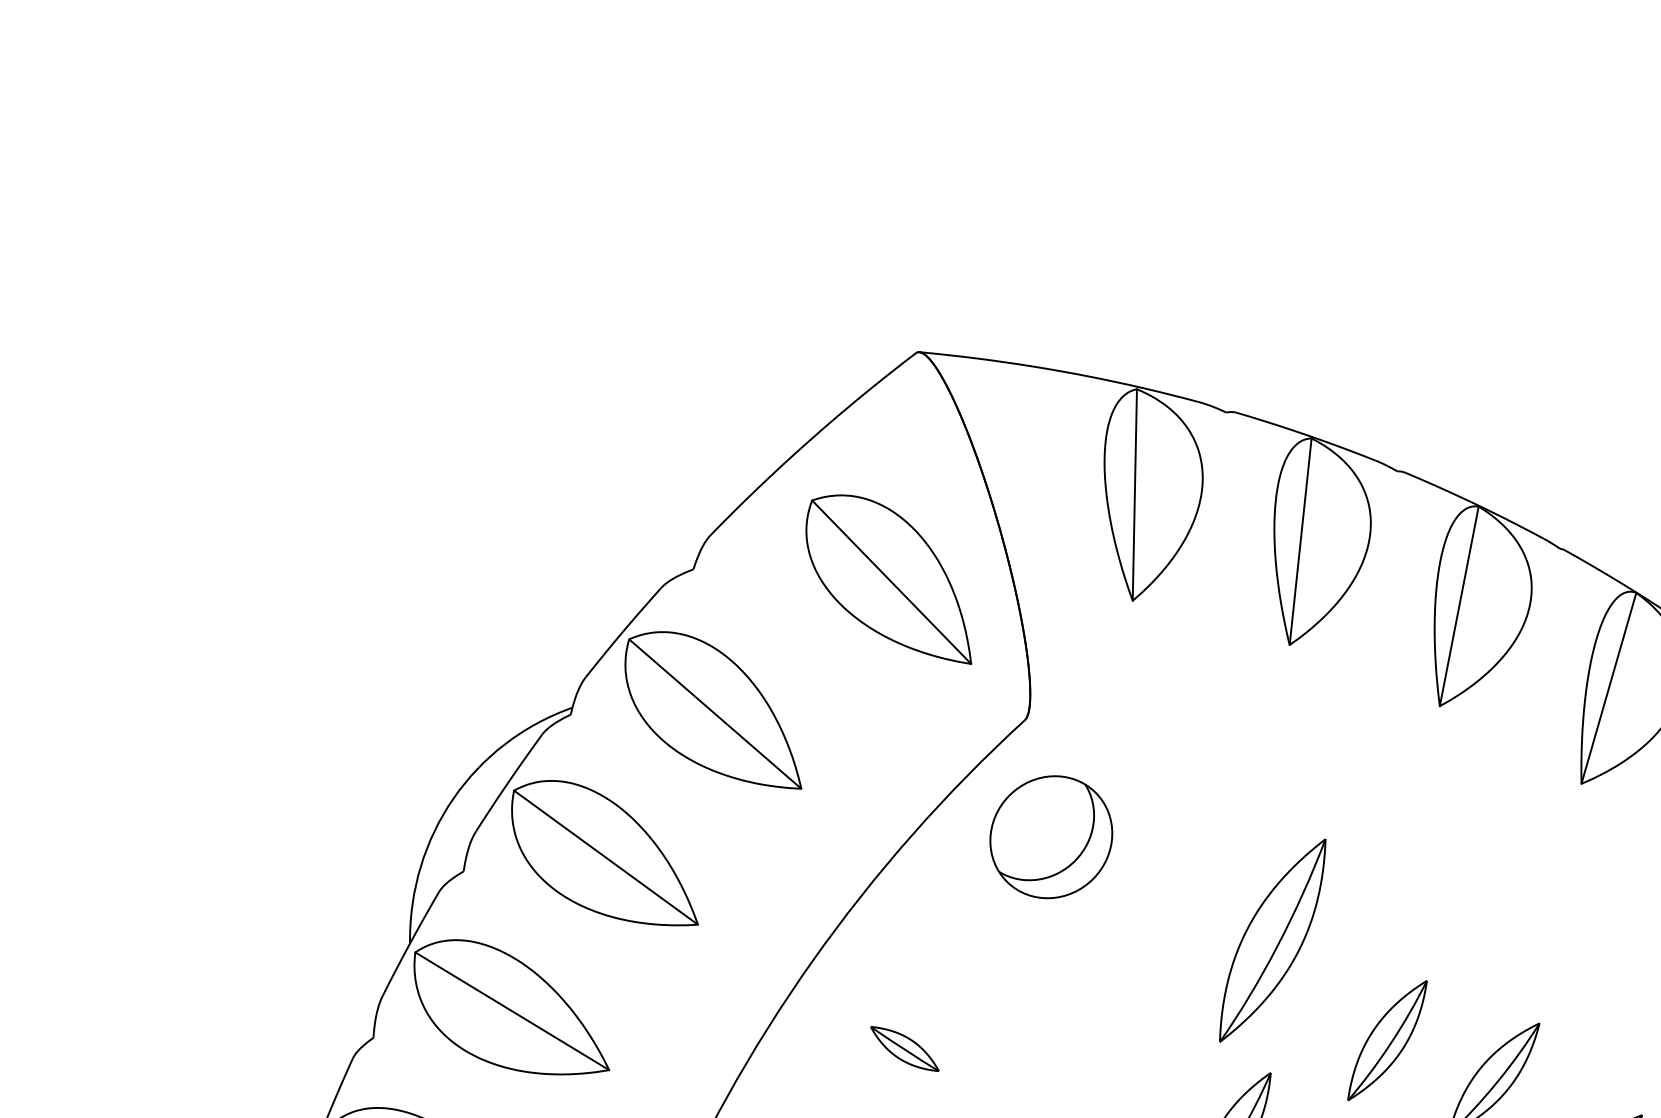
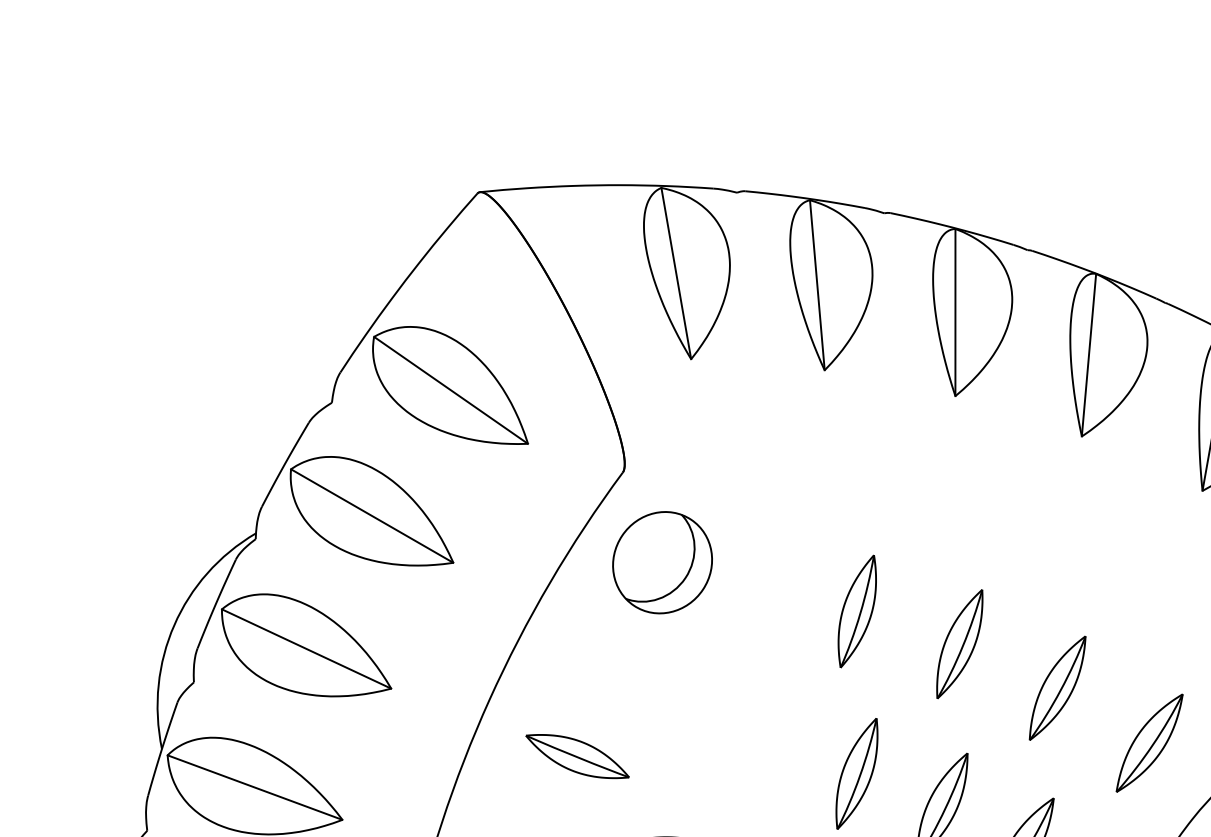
part: (888, 579) -> (448, 388), moved
part: (1272, 940) -> (857, 611), size x0.62
part: (1387, 1040) -> (959, 644), moved
part: (904, 1048) -> (577, 756), size x1.67

